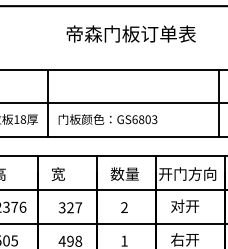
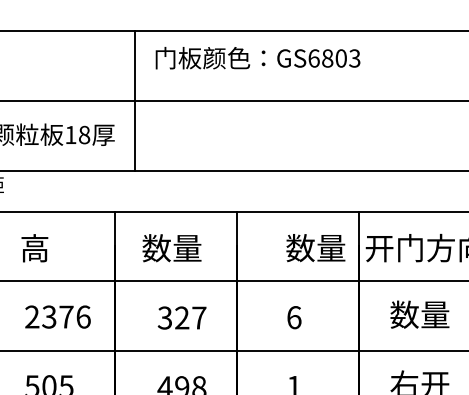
text: (107, 119) -> (256, 58), moved
text: (124, 173) -> (314, 246), moved
text: (65, 174) -> (171, 248), 宽 -> 数量
text: (185, 205) -> (420, 313), 对开 -> 数量
text: (124, 207) -> (294, 317), 2 -> 6

